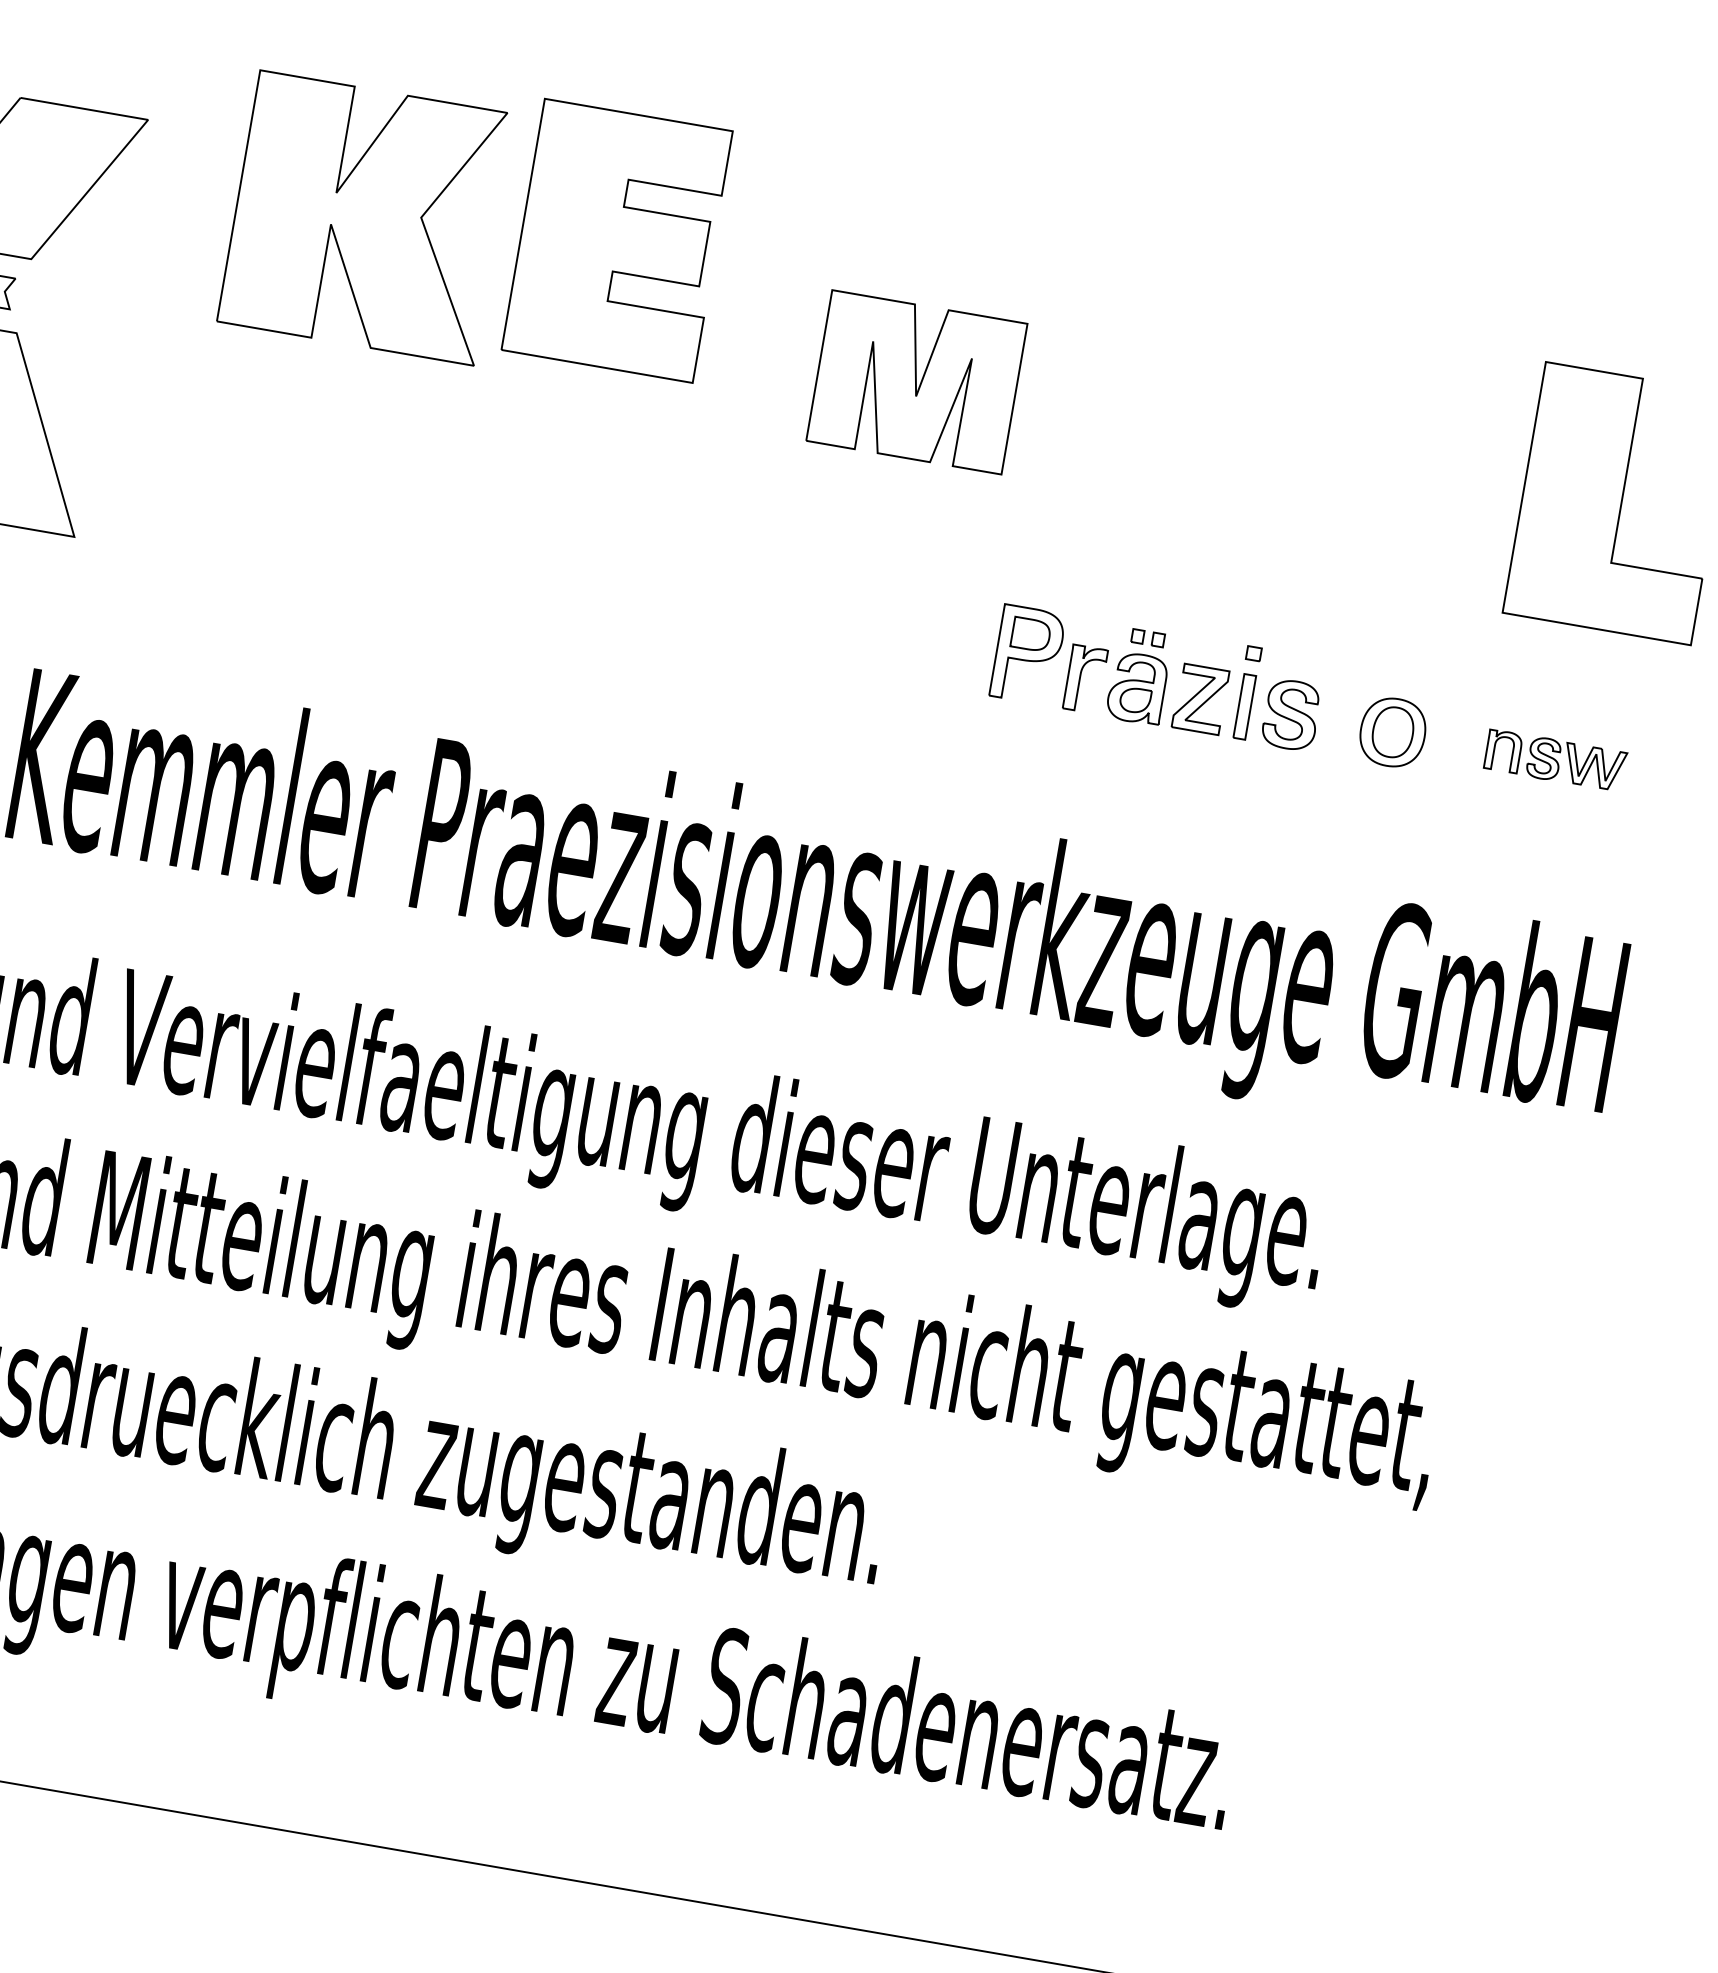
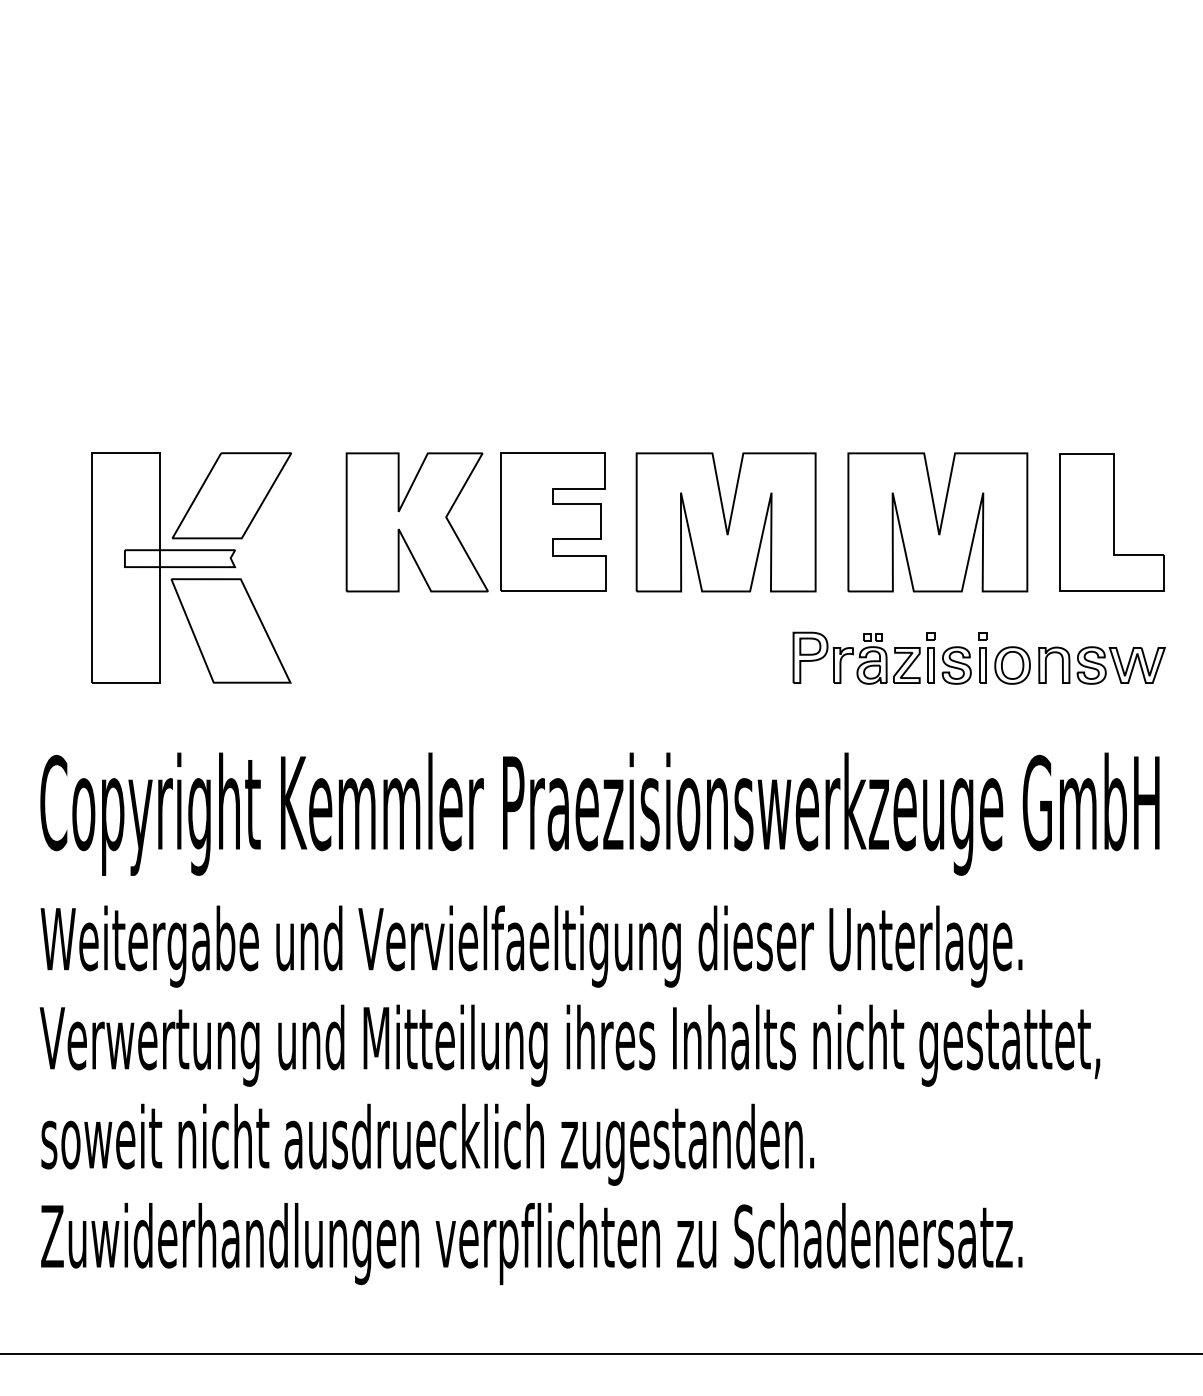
part: (365, 217) -> (416, 522), moved
part: (618, 239) -> (553, 521), moved
part: (915, 382) -> (725, 522), size x1.67
part: (1301, 448) -> (937, 522), added
part: (1340, 708) -> (982, 657), added
part: (1554, 760) -> (1101, 665), size x1.67

